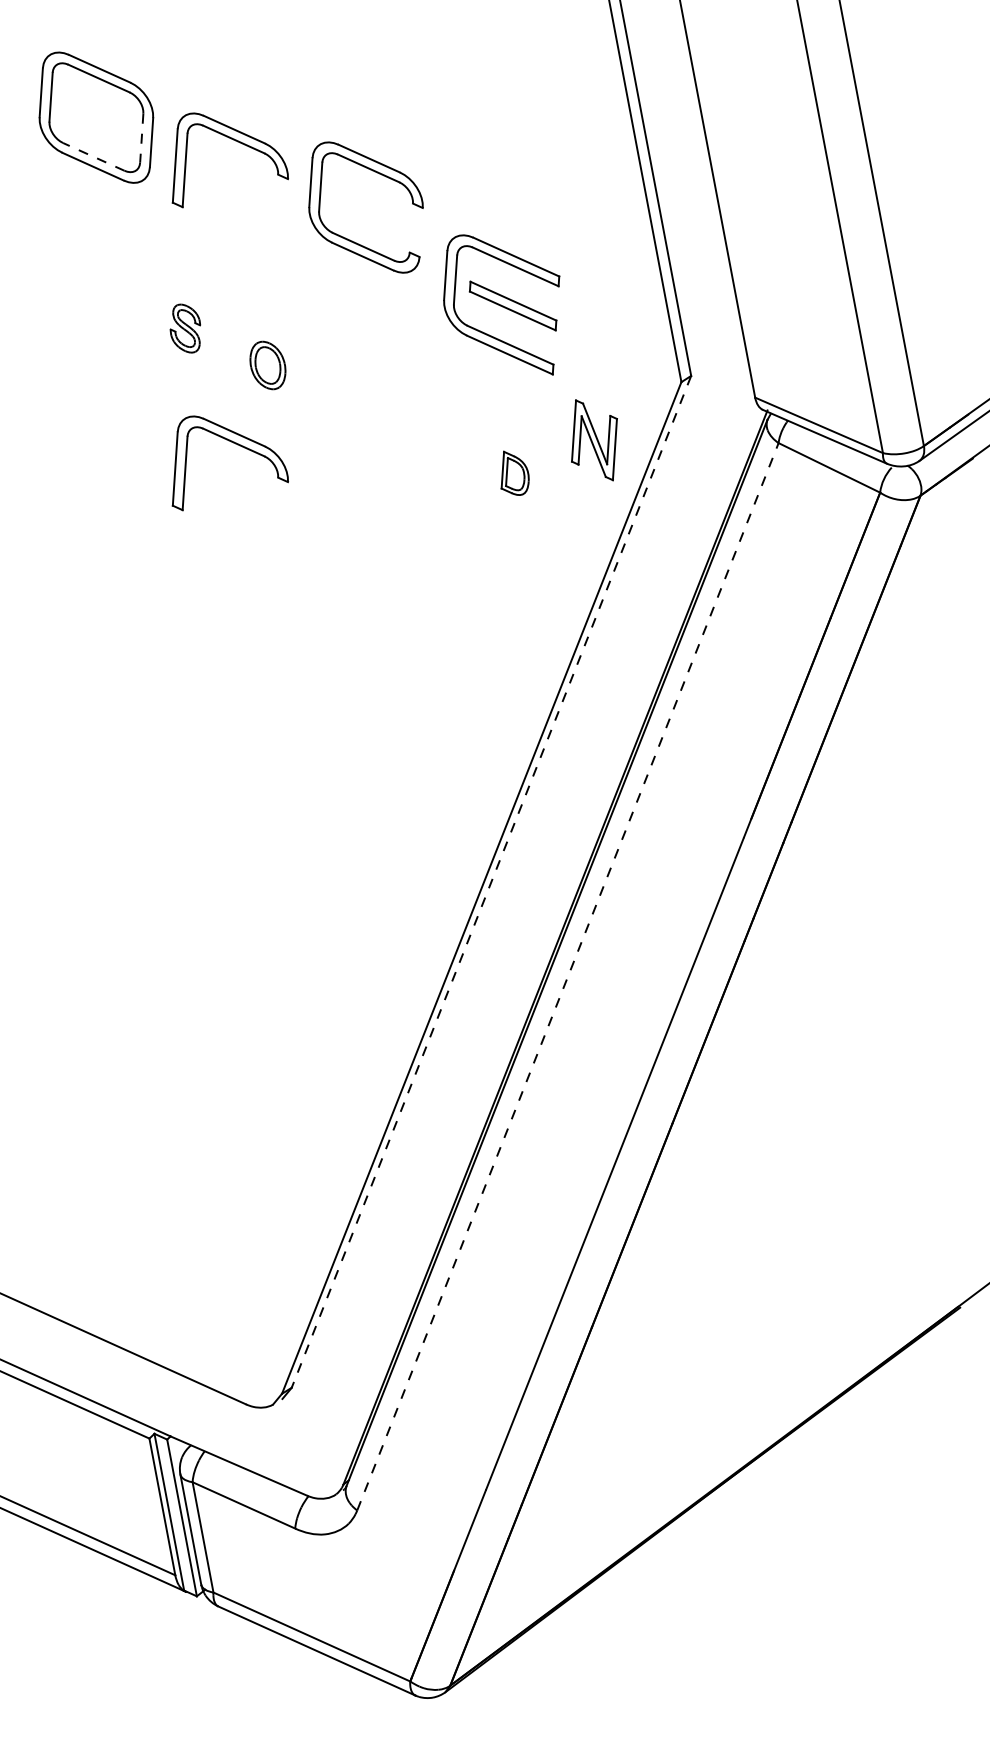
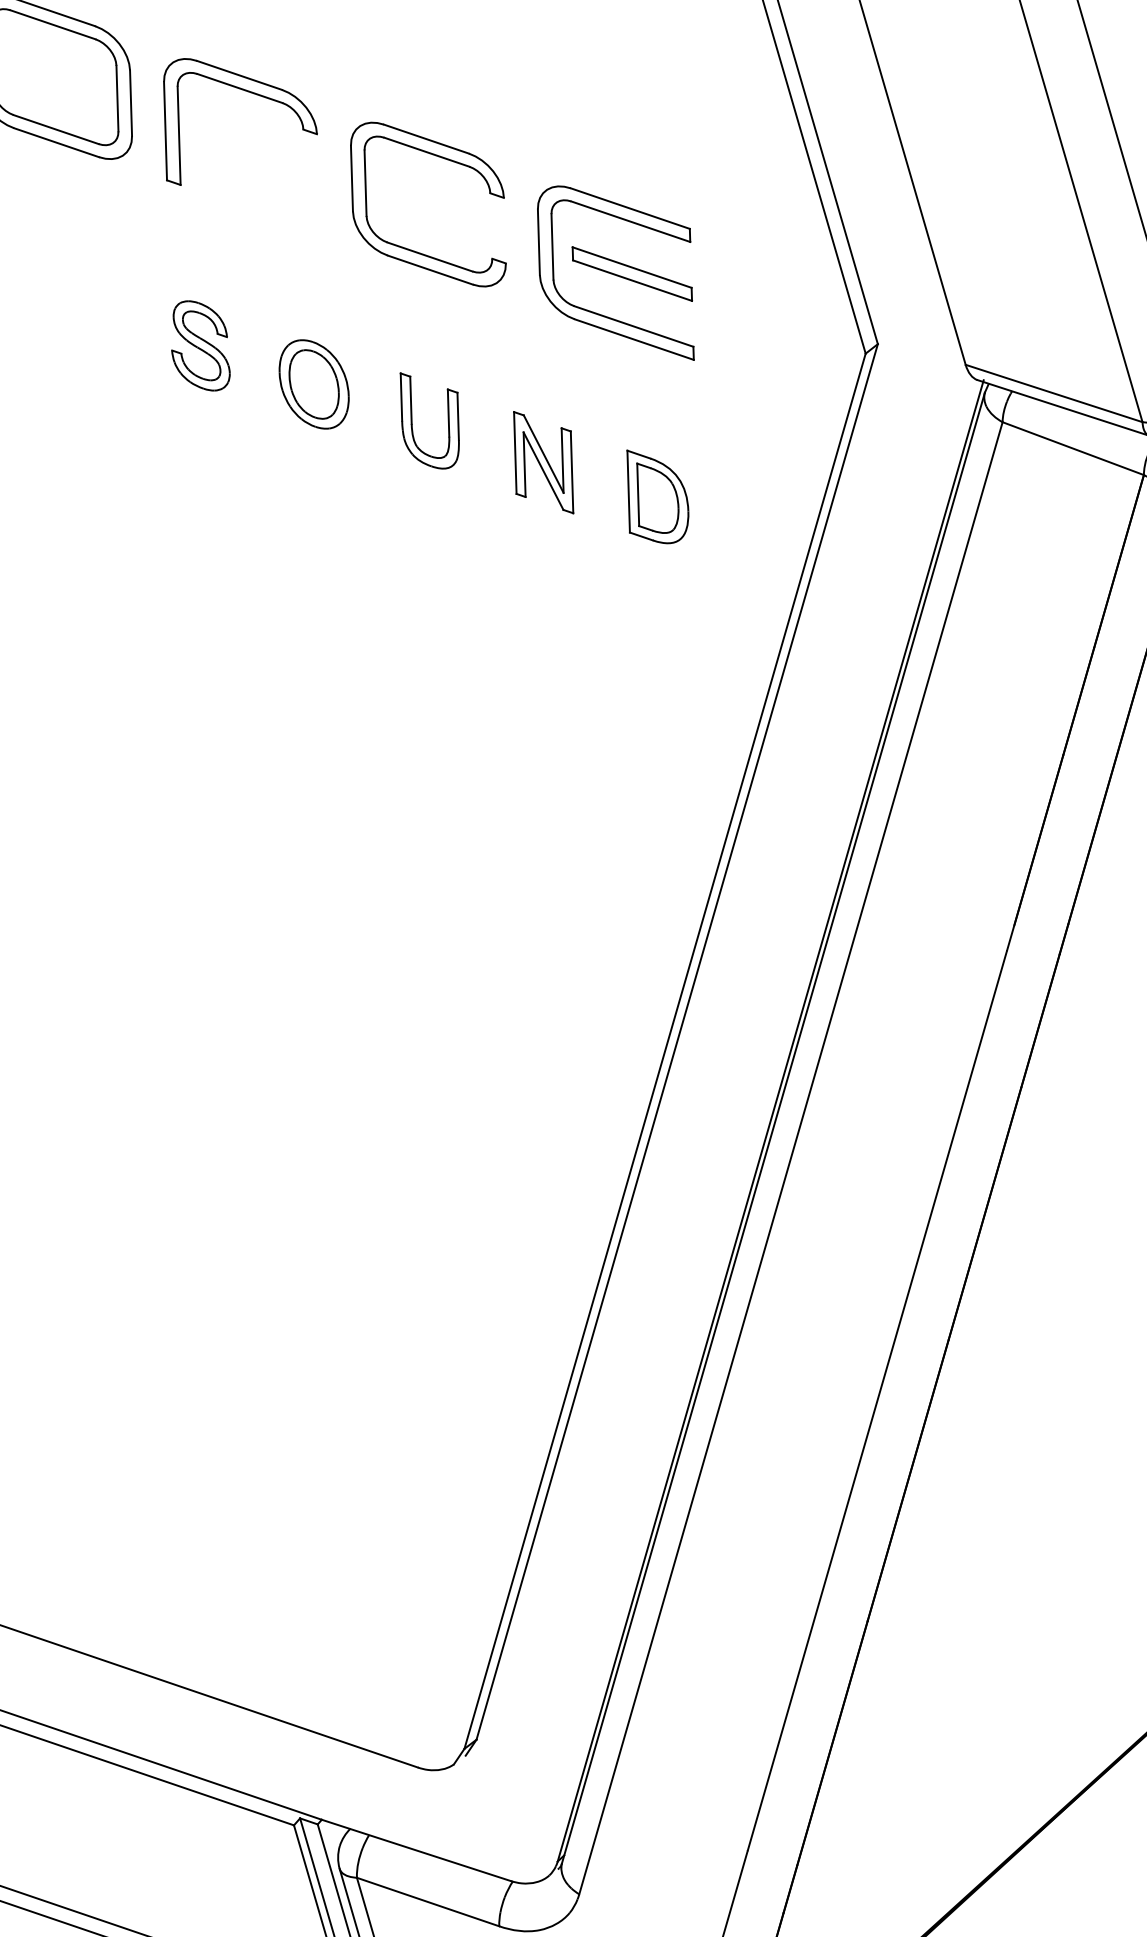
line: (141, 138) -> (117, 99), dashed -> solid
line: (93, 156) -> (55, 129), dashed -> solid
part: (350, 239) -> (411, 248), moved
part: (185, 328) -> (199, 345), size x1.43
part: (267, 365) -> (313, 384), size x1.43
part: (364, 401) -> (447, 419), added
part: (594, 440) -> (543, 462), moved
part: (237, 445) -> (283, 494), removed
part: (514, 473) -> (655, 496), size x1.67
line: (491, 881) -> (677, 1041), dashed -> solid
line: (567, 976) -> (790, 1157), dashed -> solid

